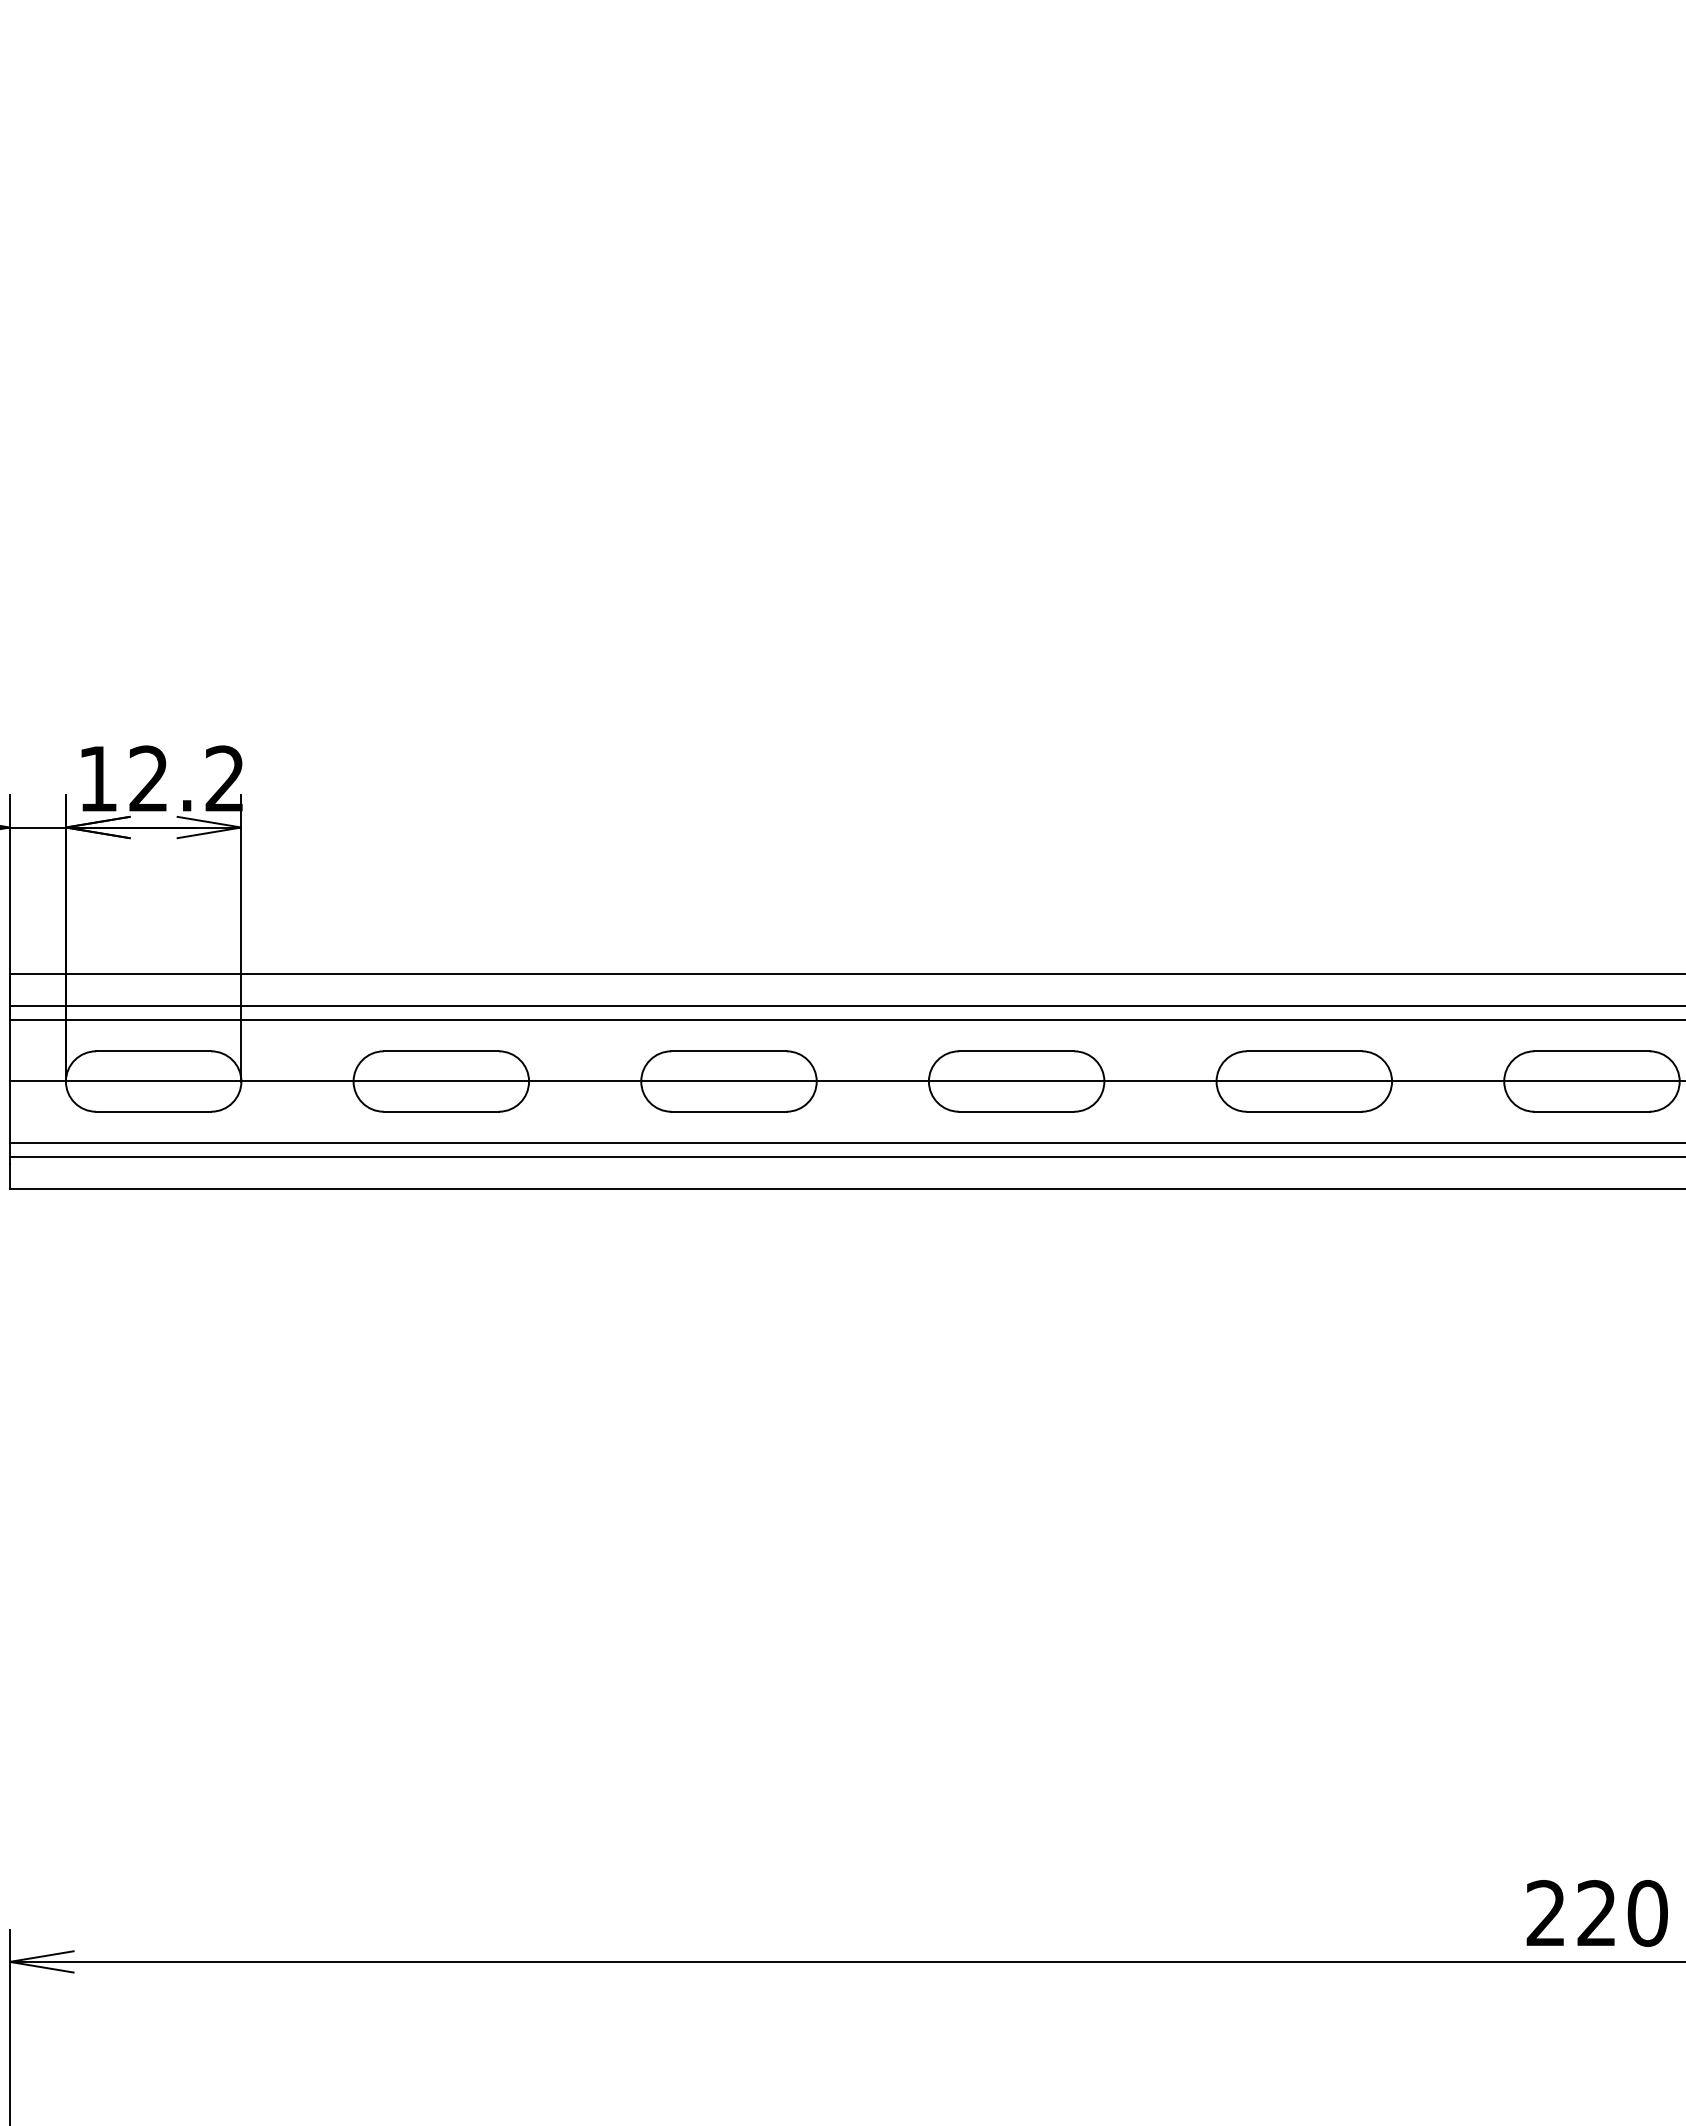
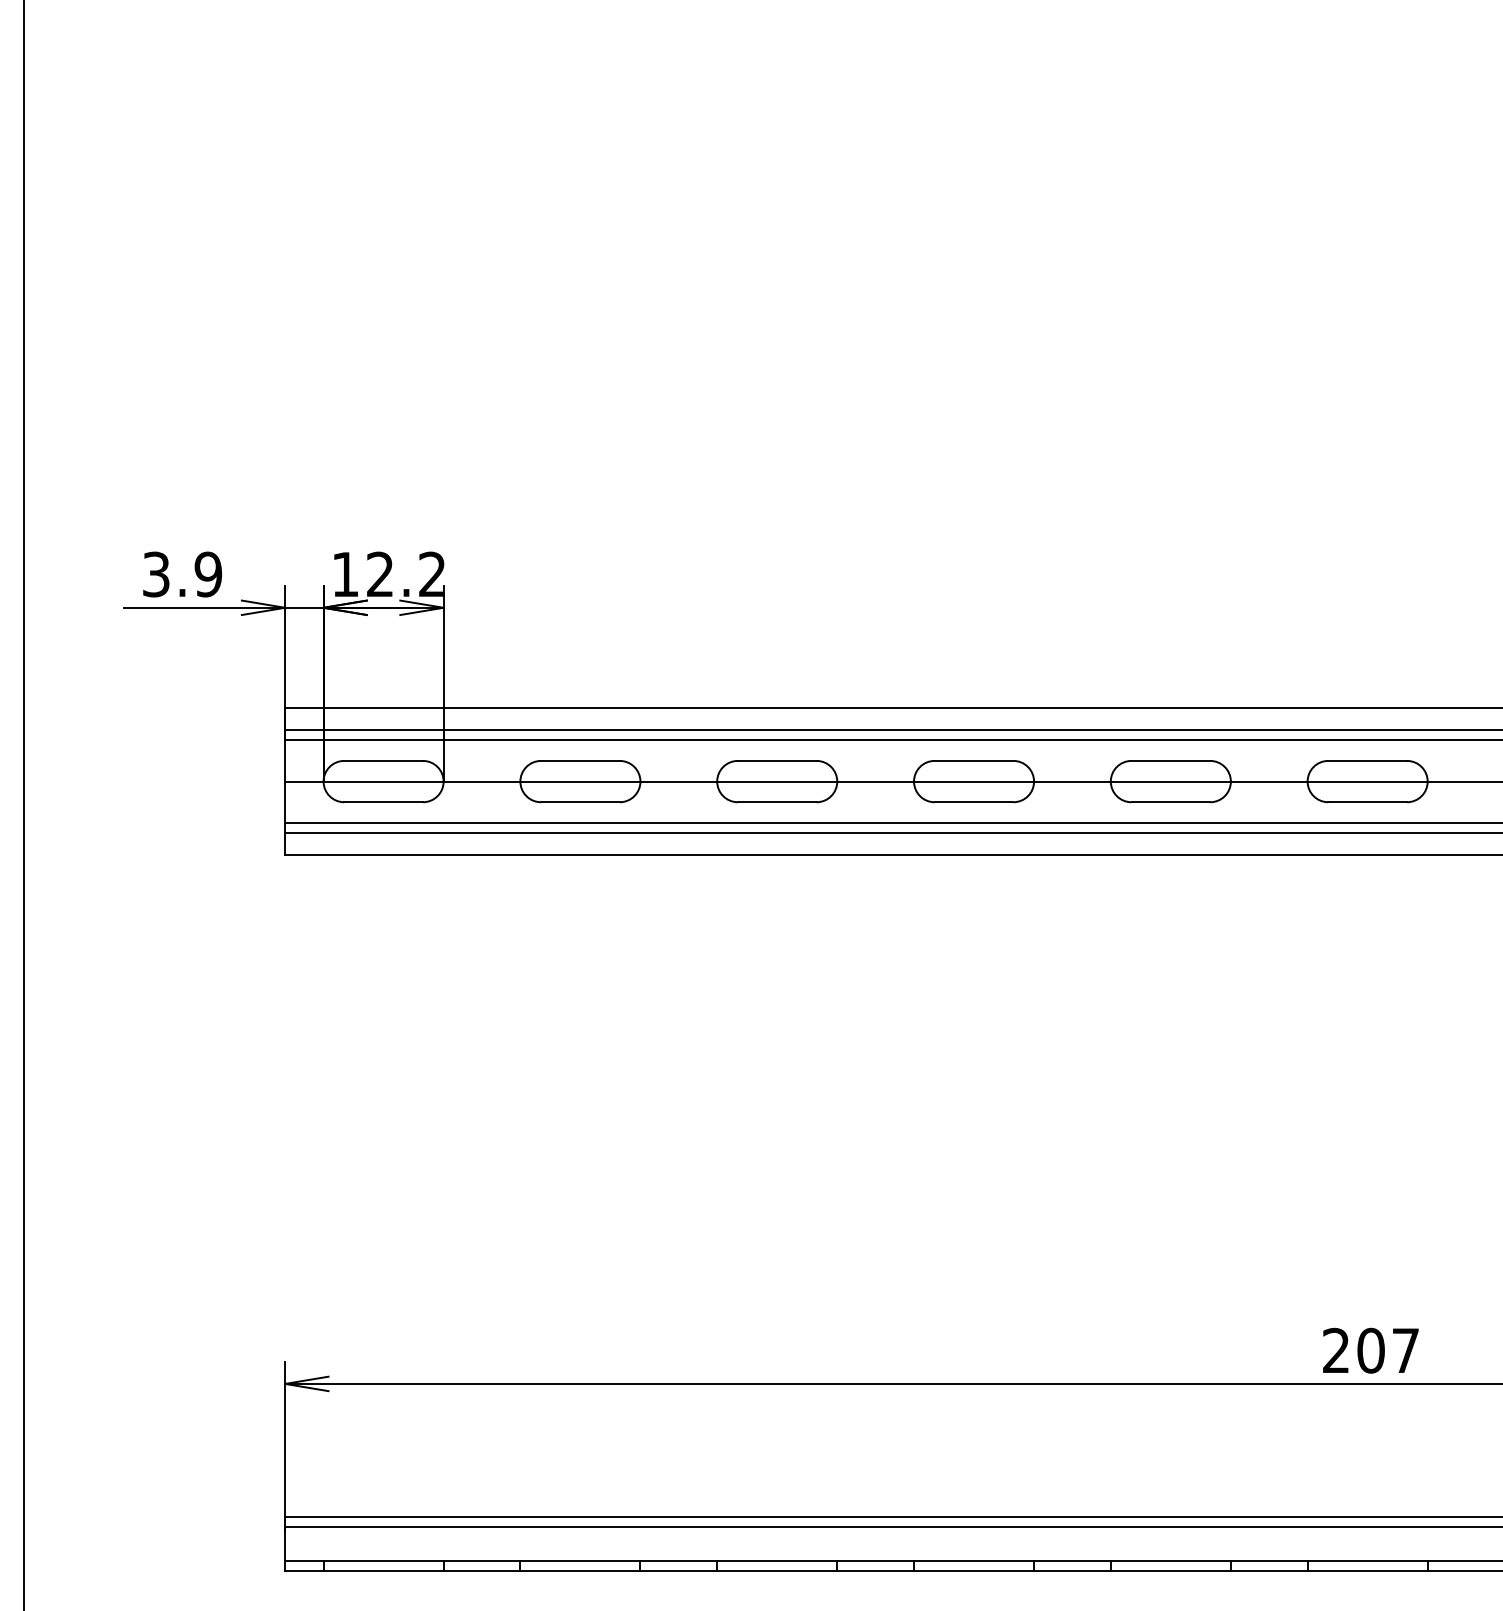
text: (1622, 1913) -> (1388, 1350), 220 -> 207

